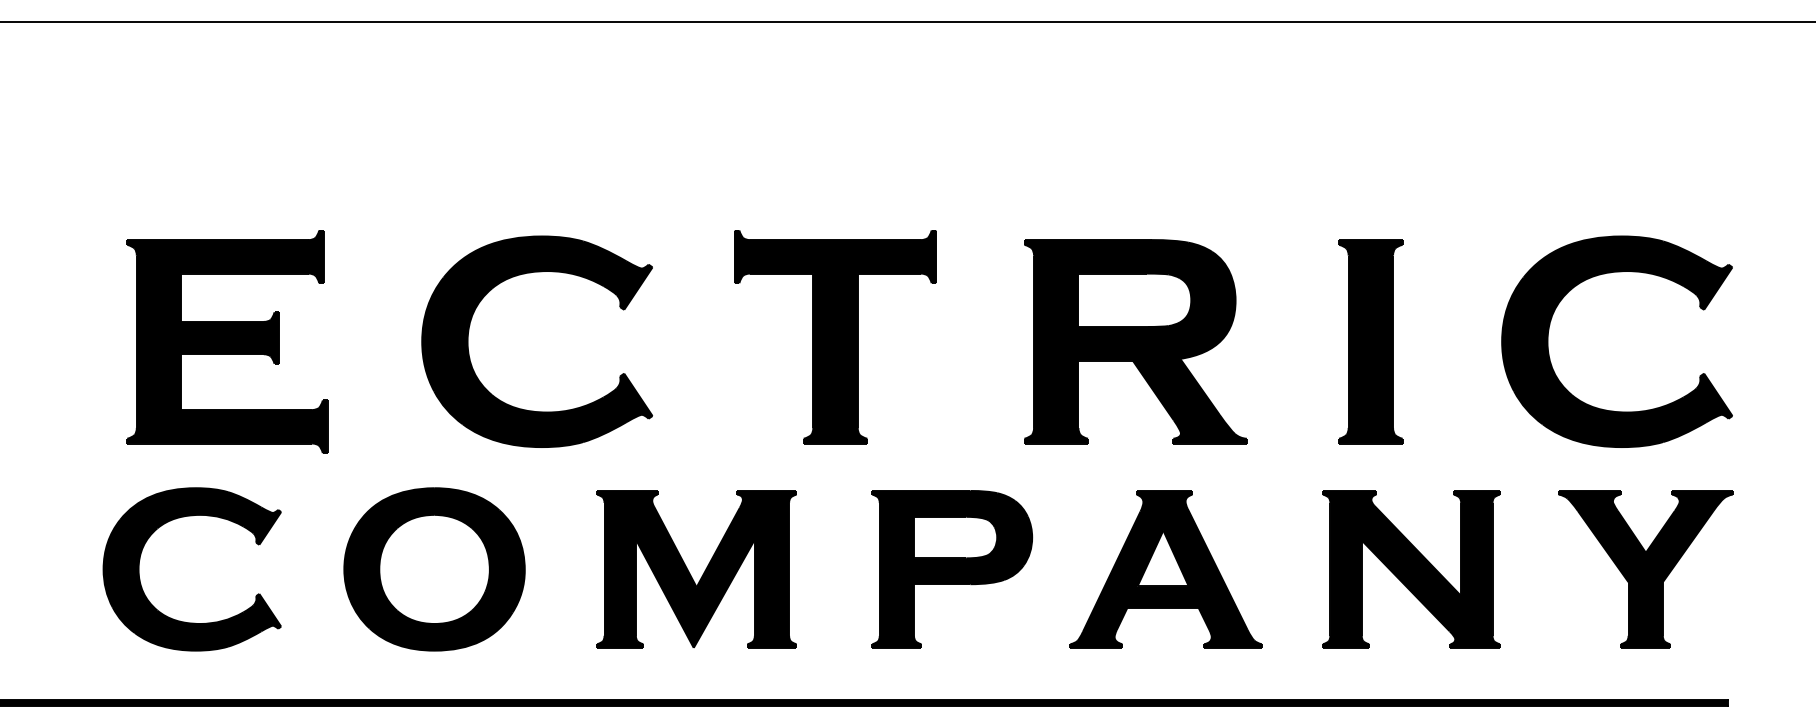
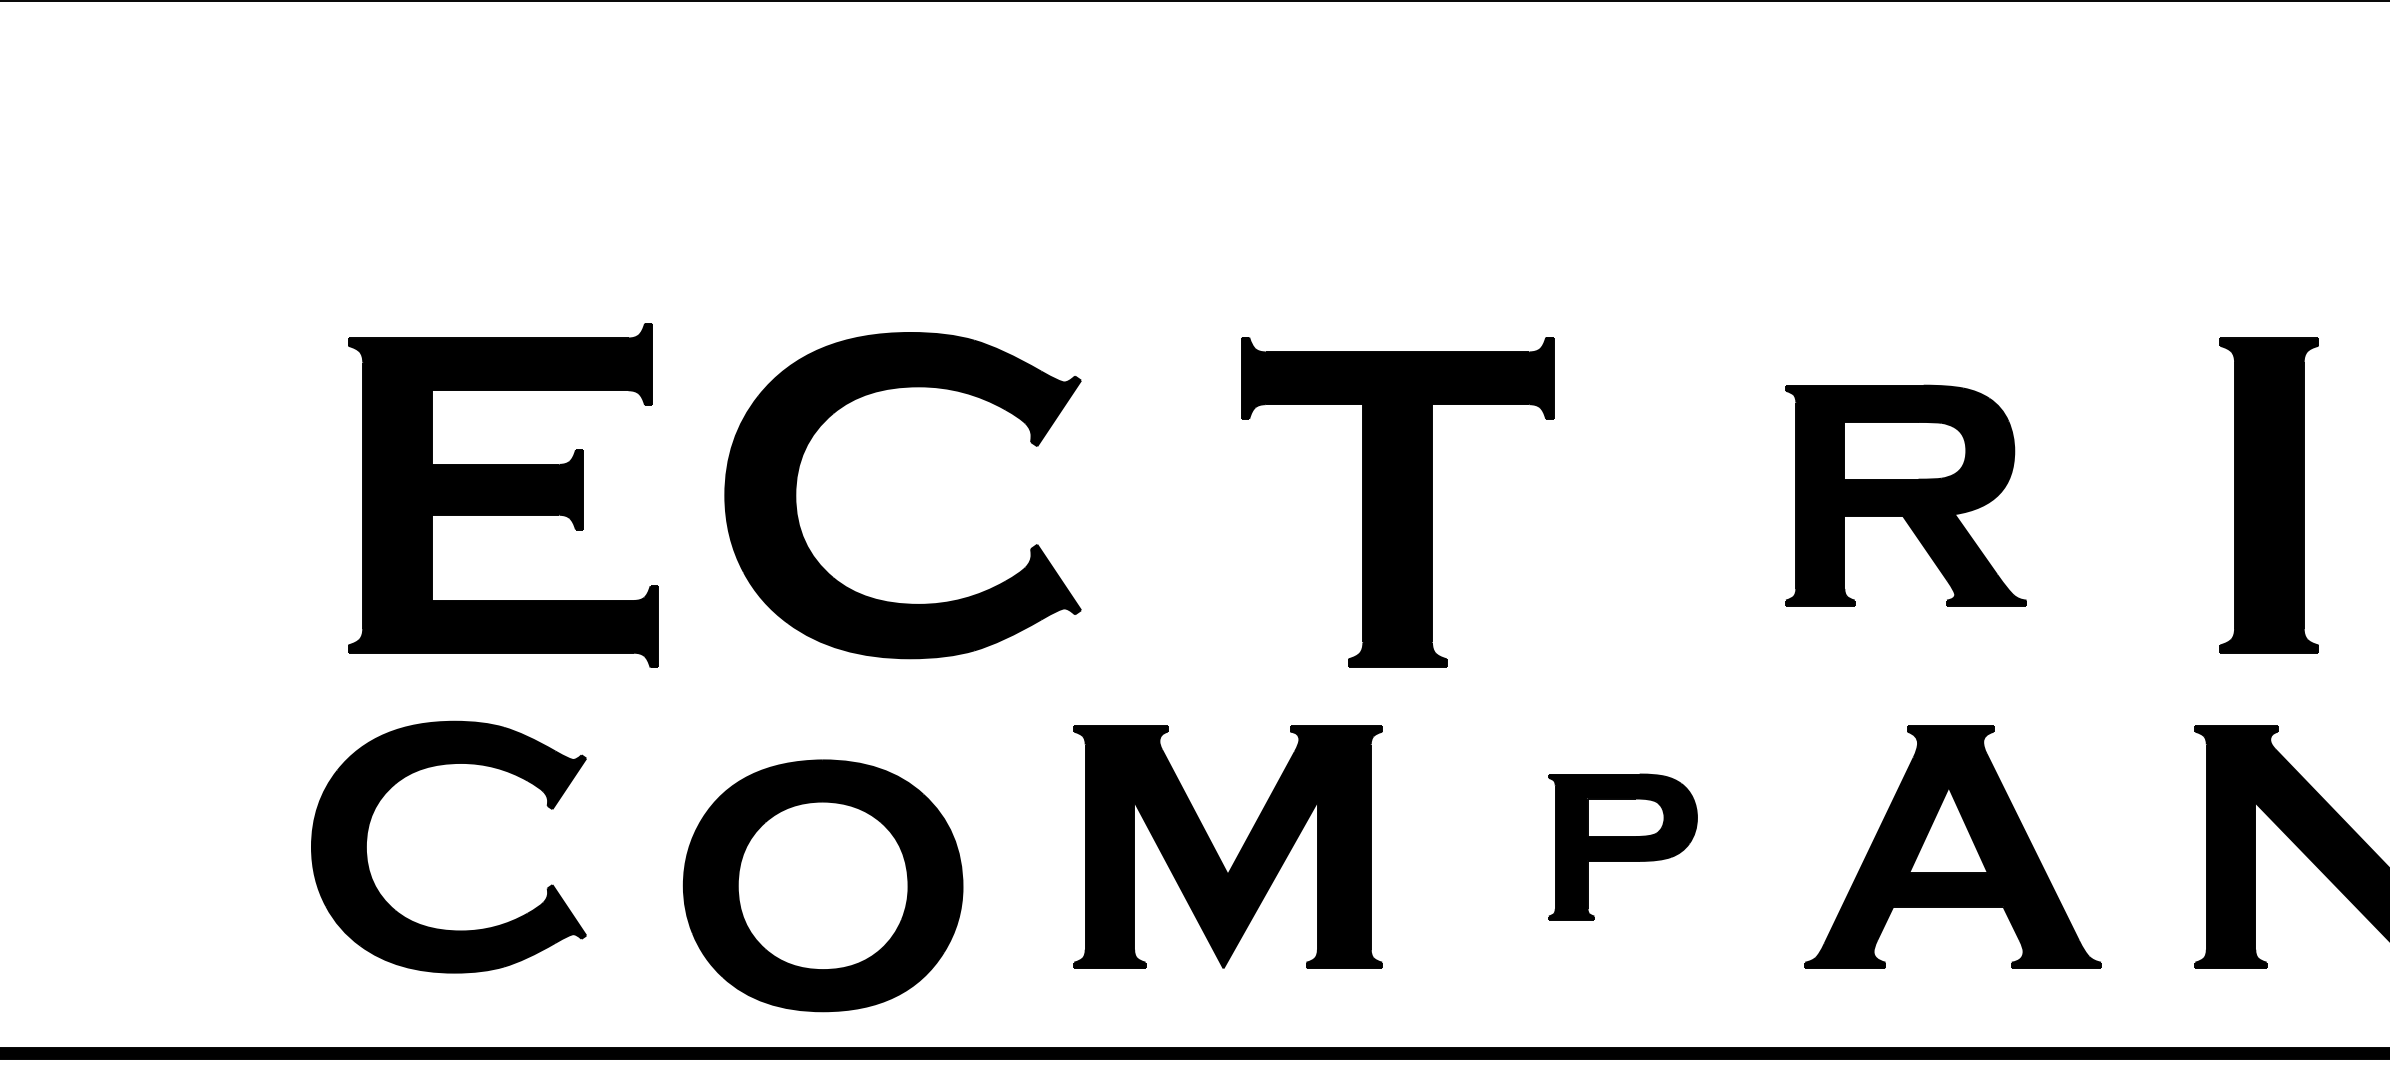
part: (520, 275) -> (877, 393), moved
part: (835, 337) -> (1397, 502), moved
part: (1135, 341) -> (1905, 495), size x0.7
part: (434, 569) -> (823, 885), moved
part: (952, 569) -> (1623, 847), size x0.6

